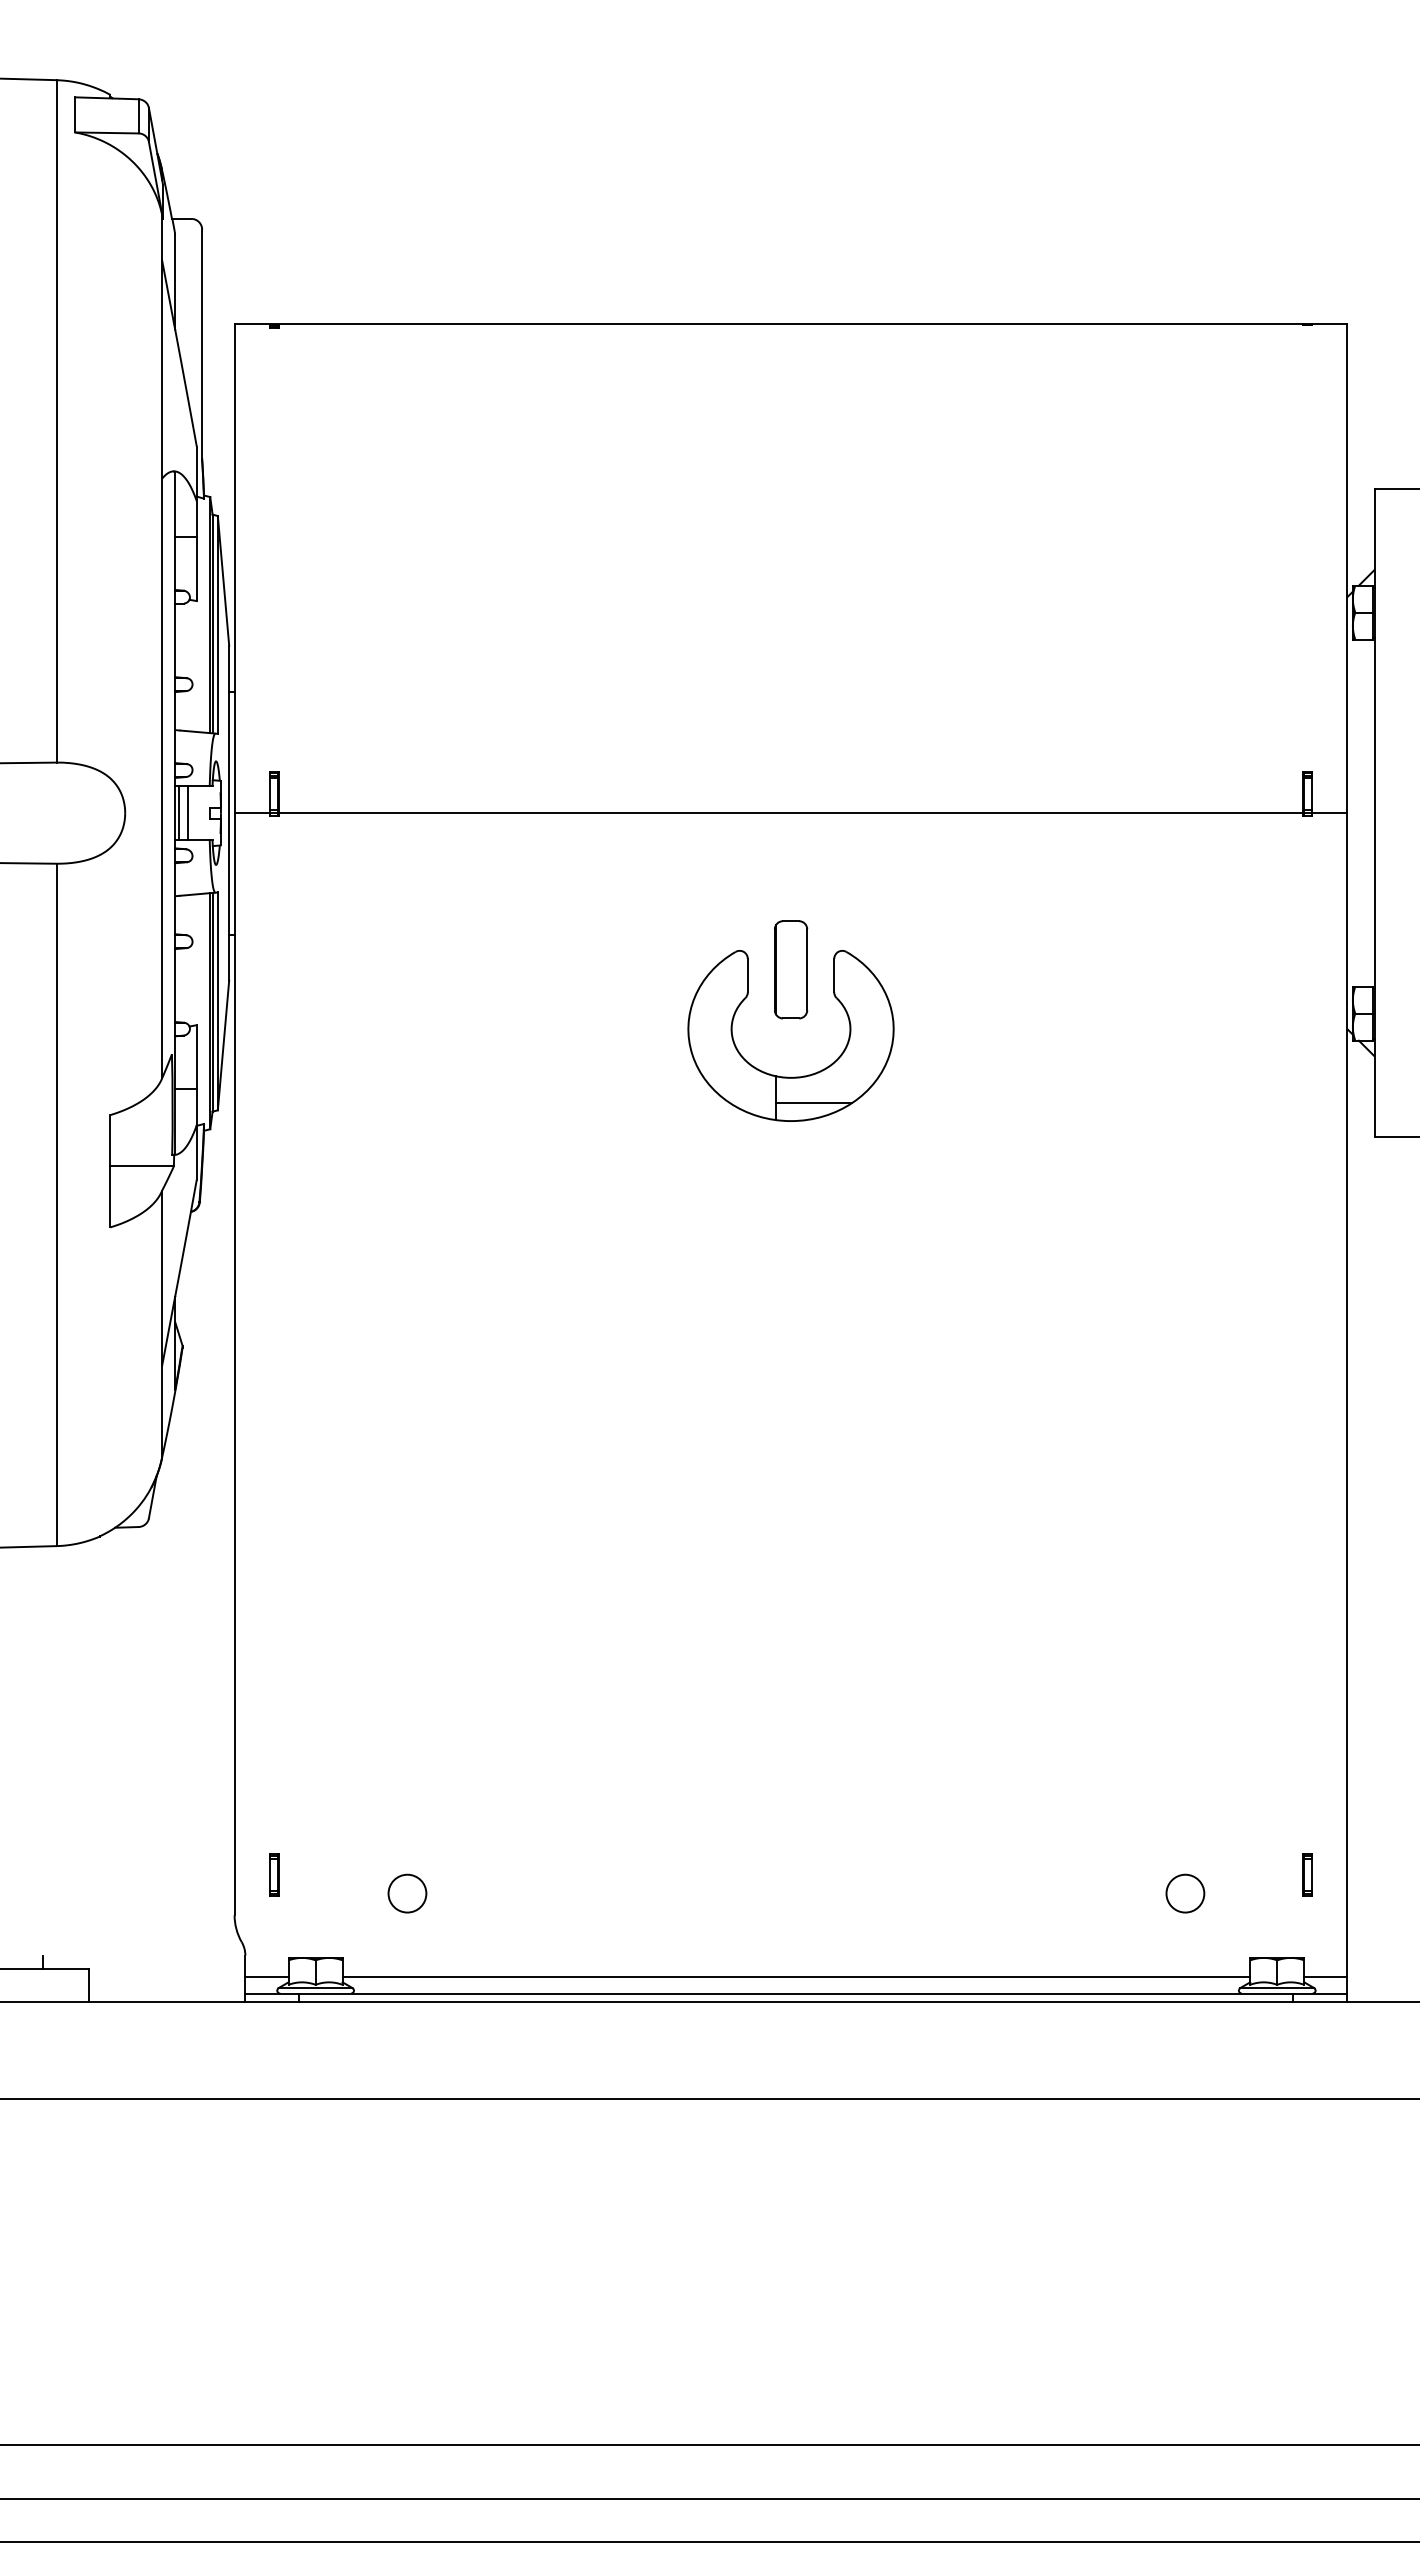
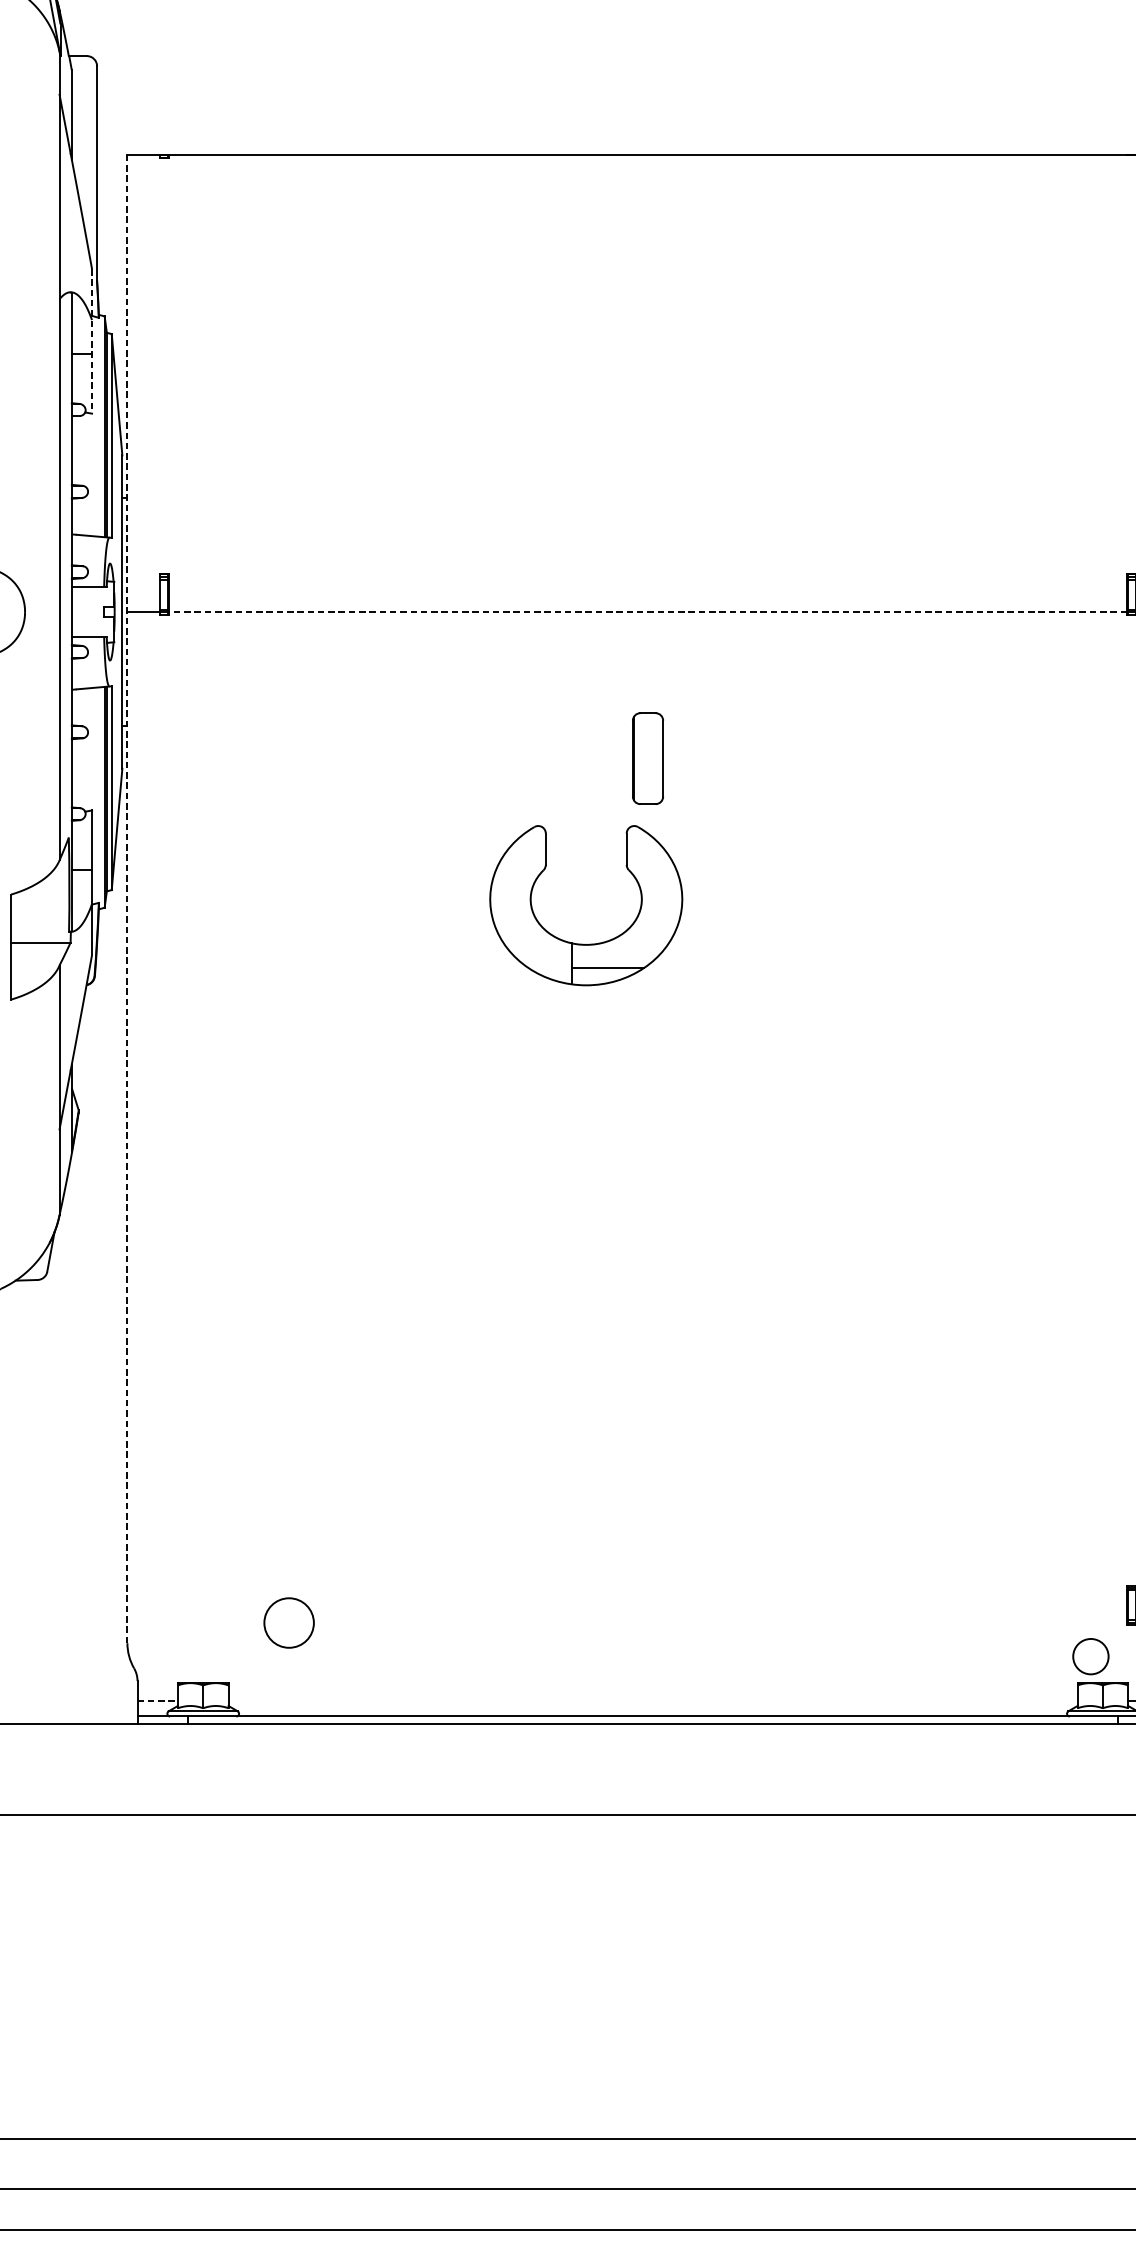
line: (196, 524) -> (91, 342), solid -> dashed
line: (179, 813) -> (75, 612), removed
line: (188, 813) -> (84, 612), removed
line: (790, 813) -> (647, 612), solid -> dashed
part: (787, 1076) -> (582, 943), moved
line: (234, 1119) -> (127, 898), solid -> dashed
part: (274, 1874) -> (164, 1605), removed
circle: (407, 1893) -> (289, 1622), size x1.4
circle: (1185, 1893) -> (1091, 1656), moved
line: (267, 1976) -> (158, 1700), solid -> dashed
line: (796, 1976) -> (653, 1700), removed

